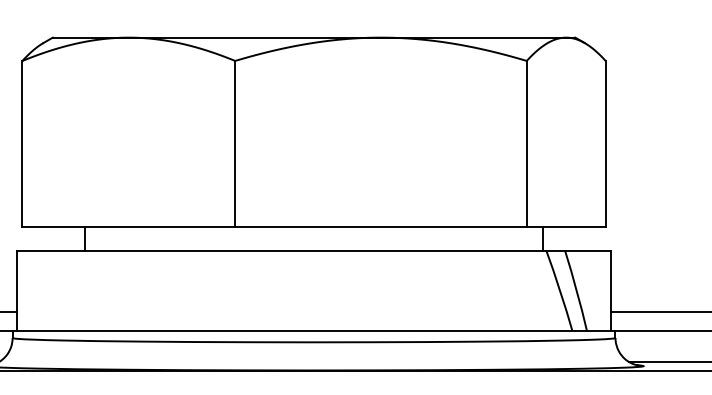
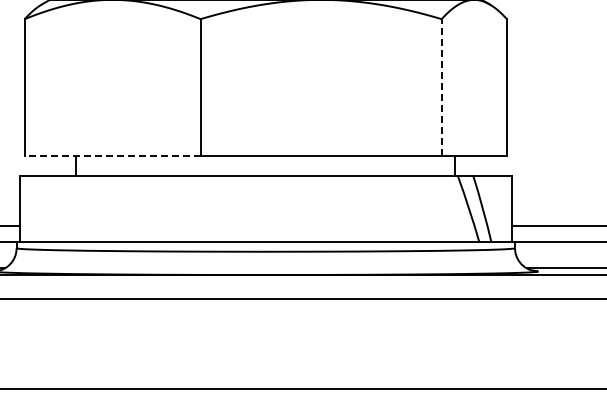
line: (526, 143) -> (441, 87), solid -> dashed
line: (128, 227) -> (112, 156), solid -> dashed

